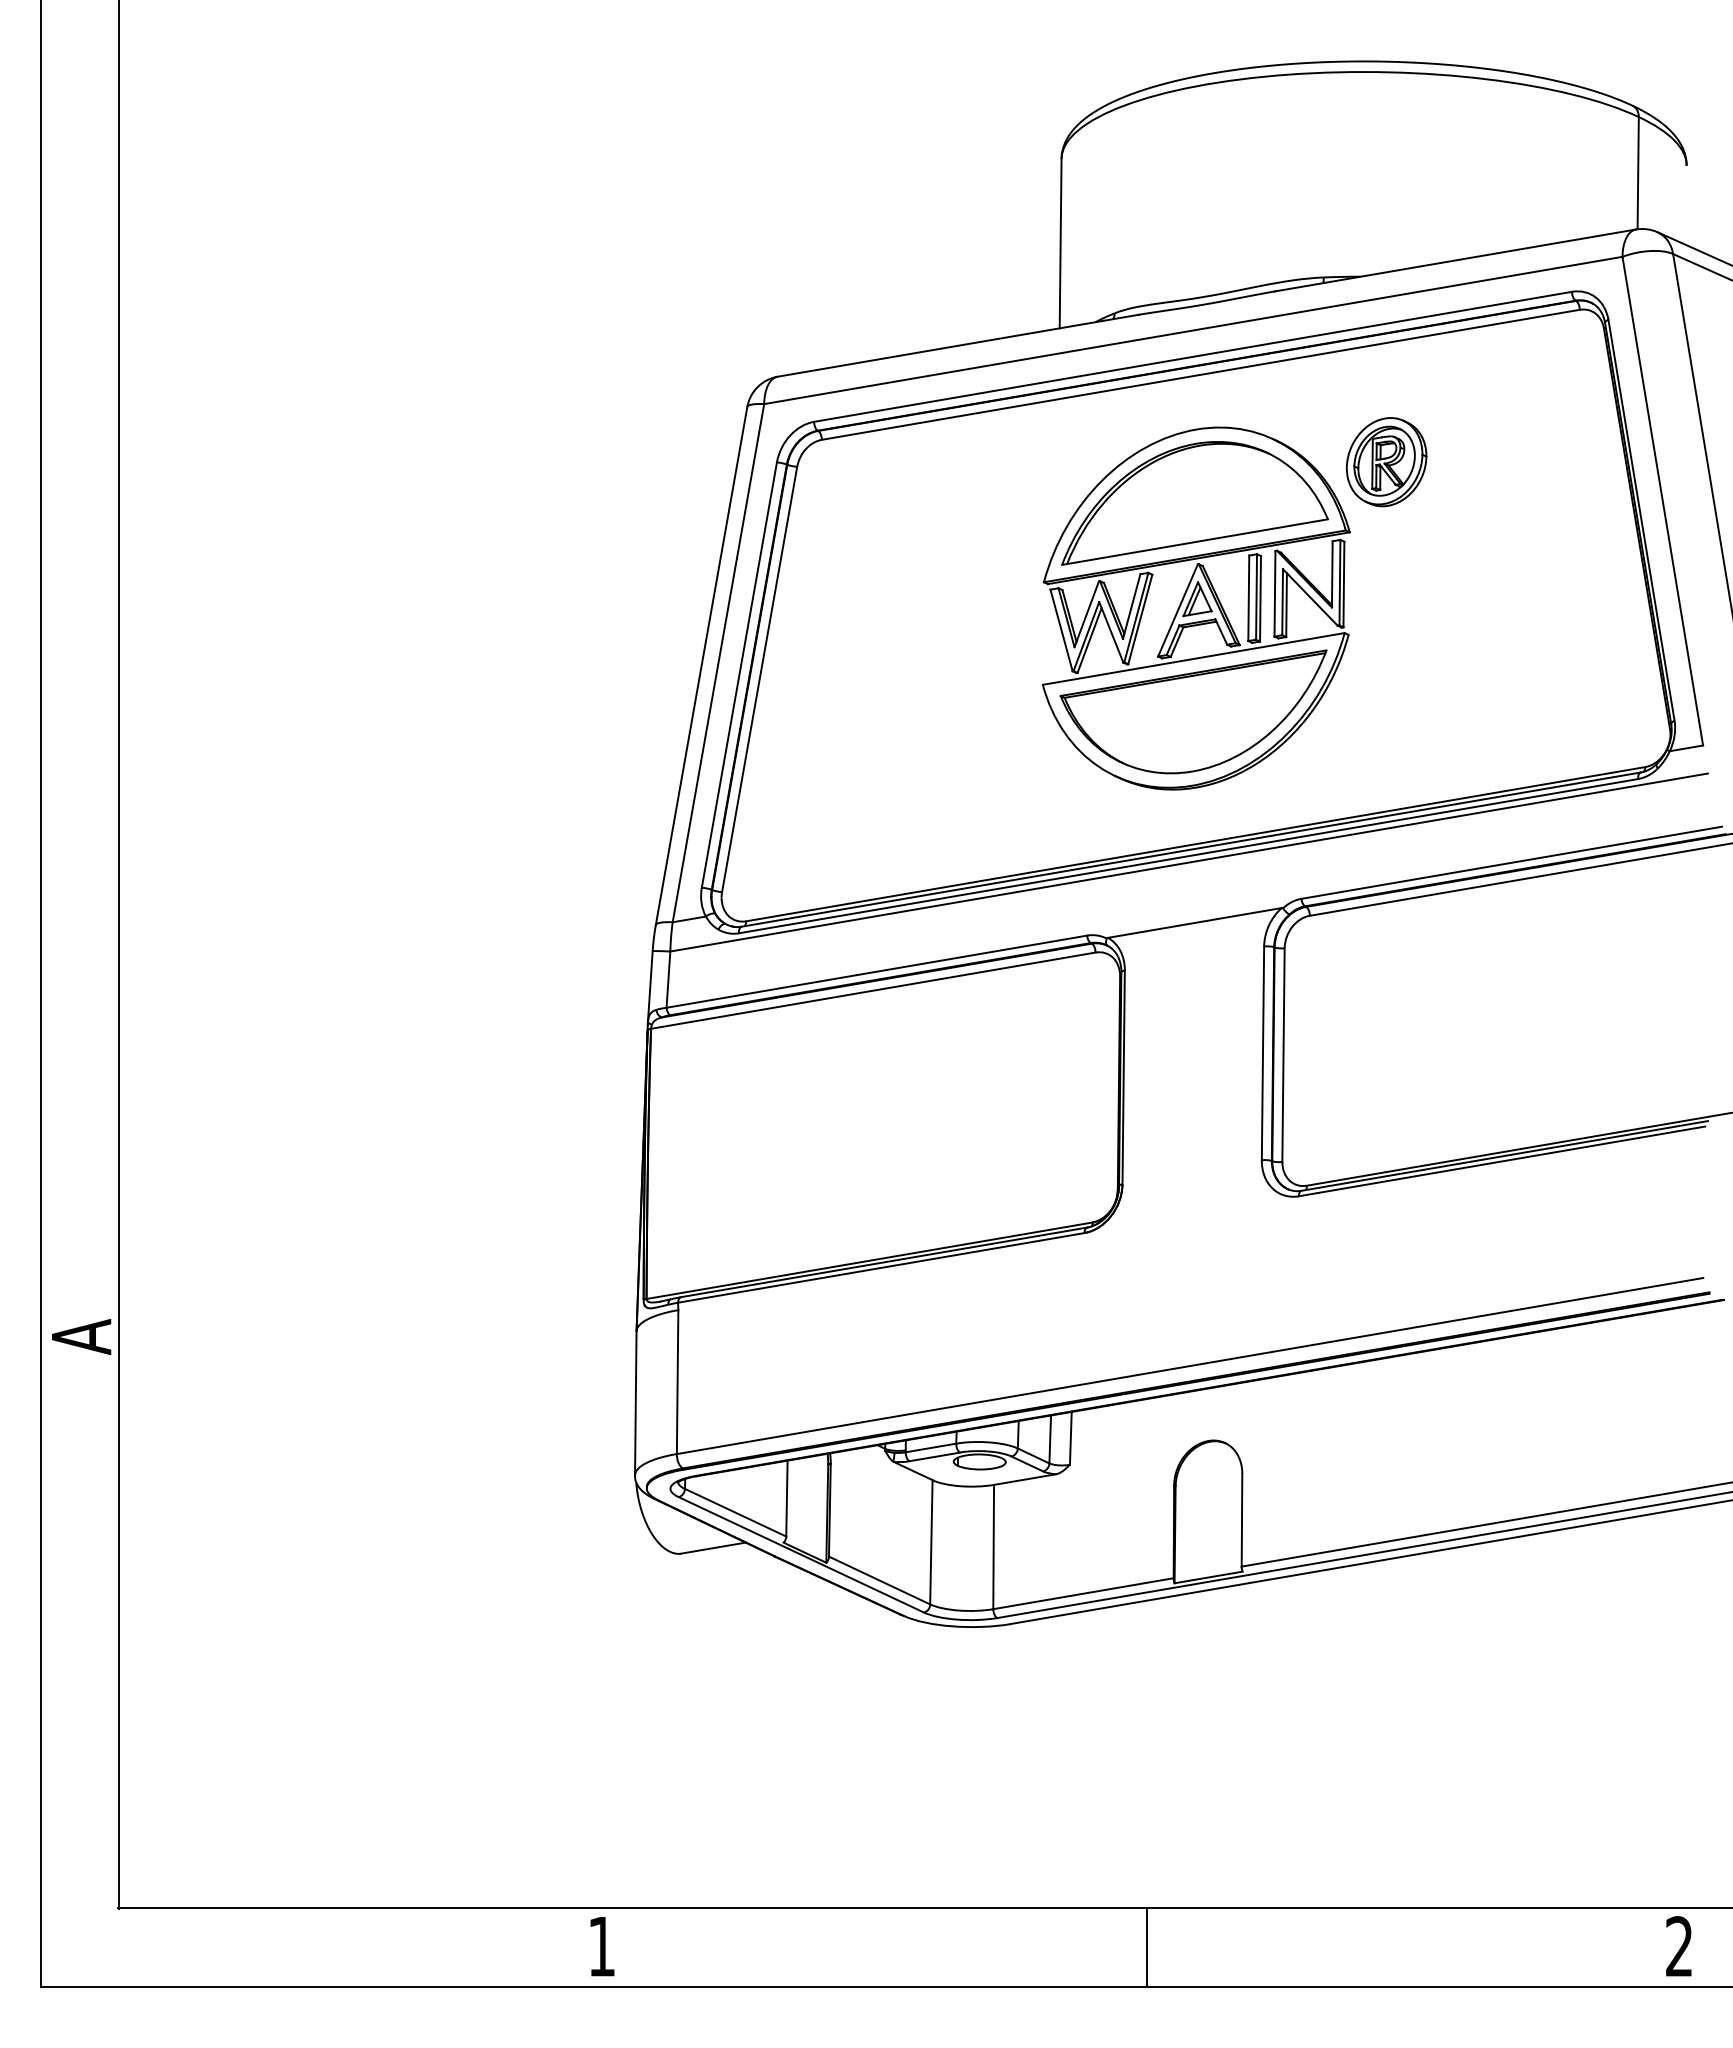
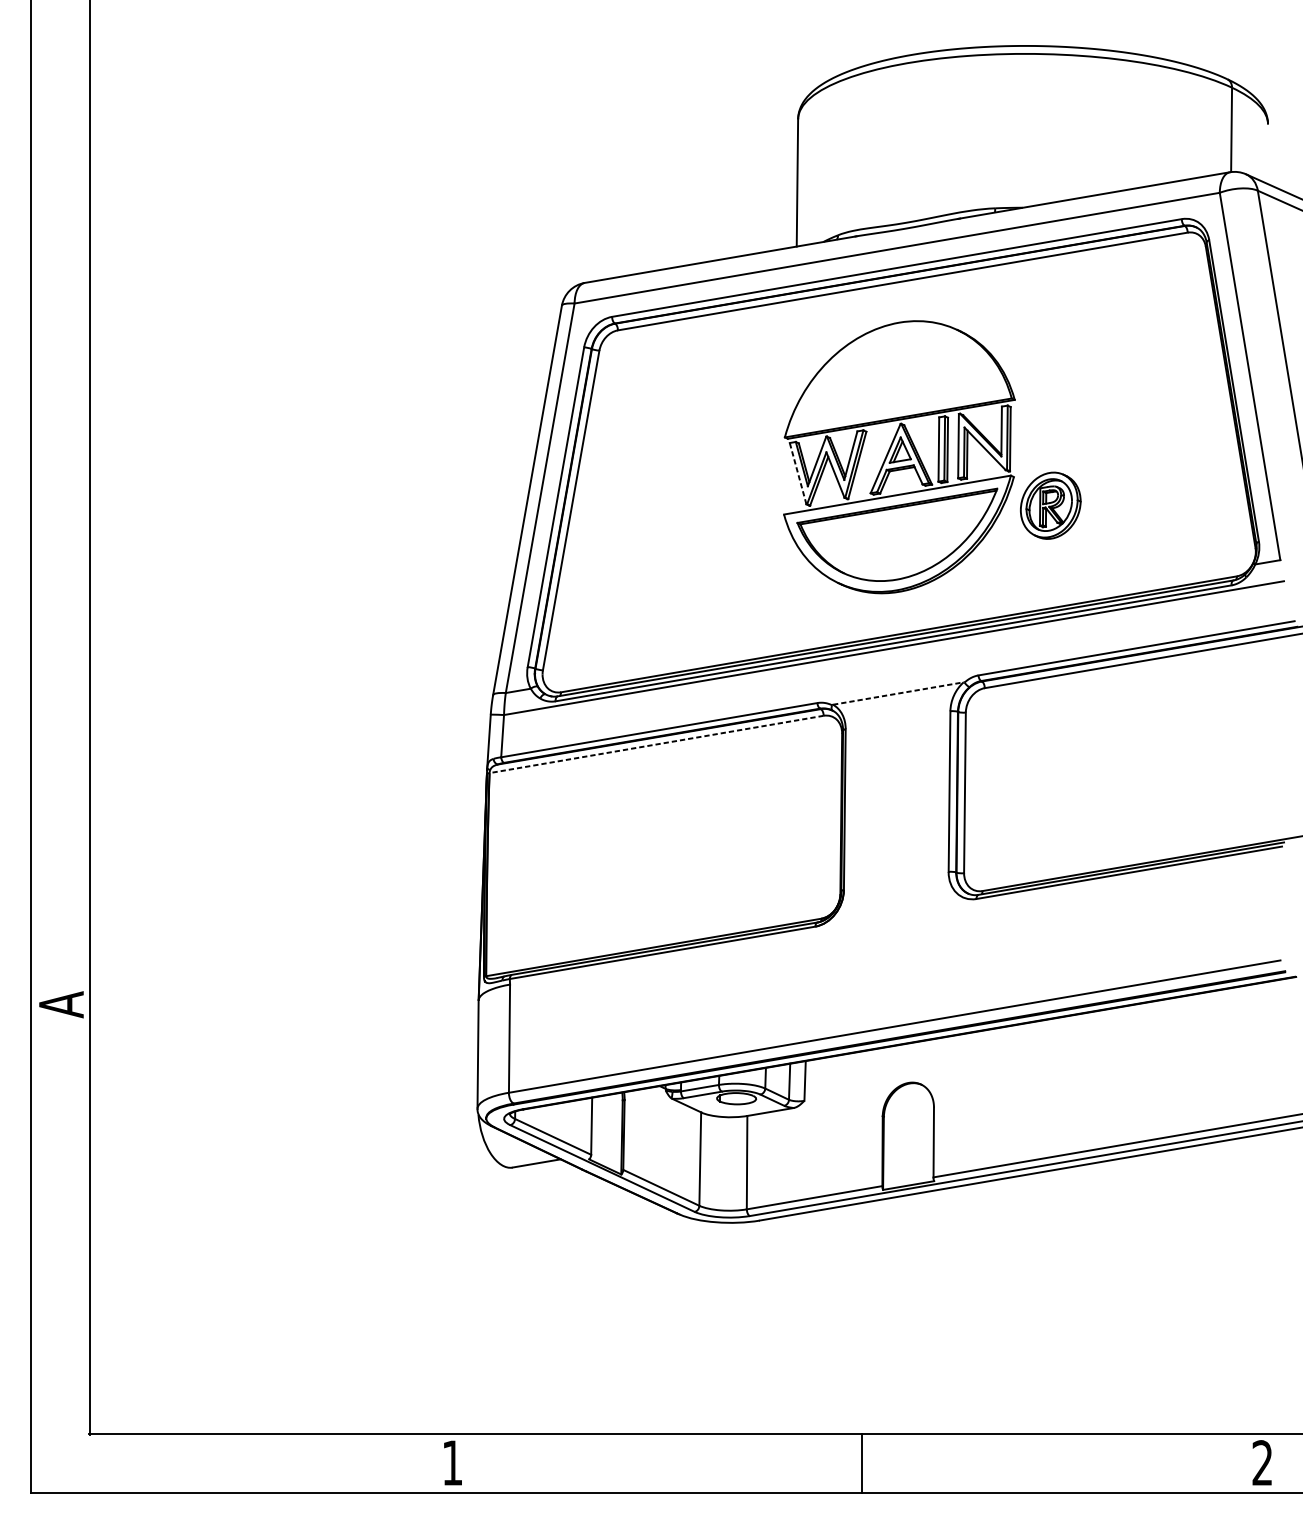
part: (1386, 462) -> (1050, 506), moved
part: (1194, 503) -> (898, 378), removed
line: (1061, 629) -> (798, 472), solid -> dashed
line: (1195, 922) -> (898, 693), solid -> dashed
line: (872, 990) -> (656, 744), solid -> dashed

